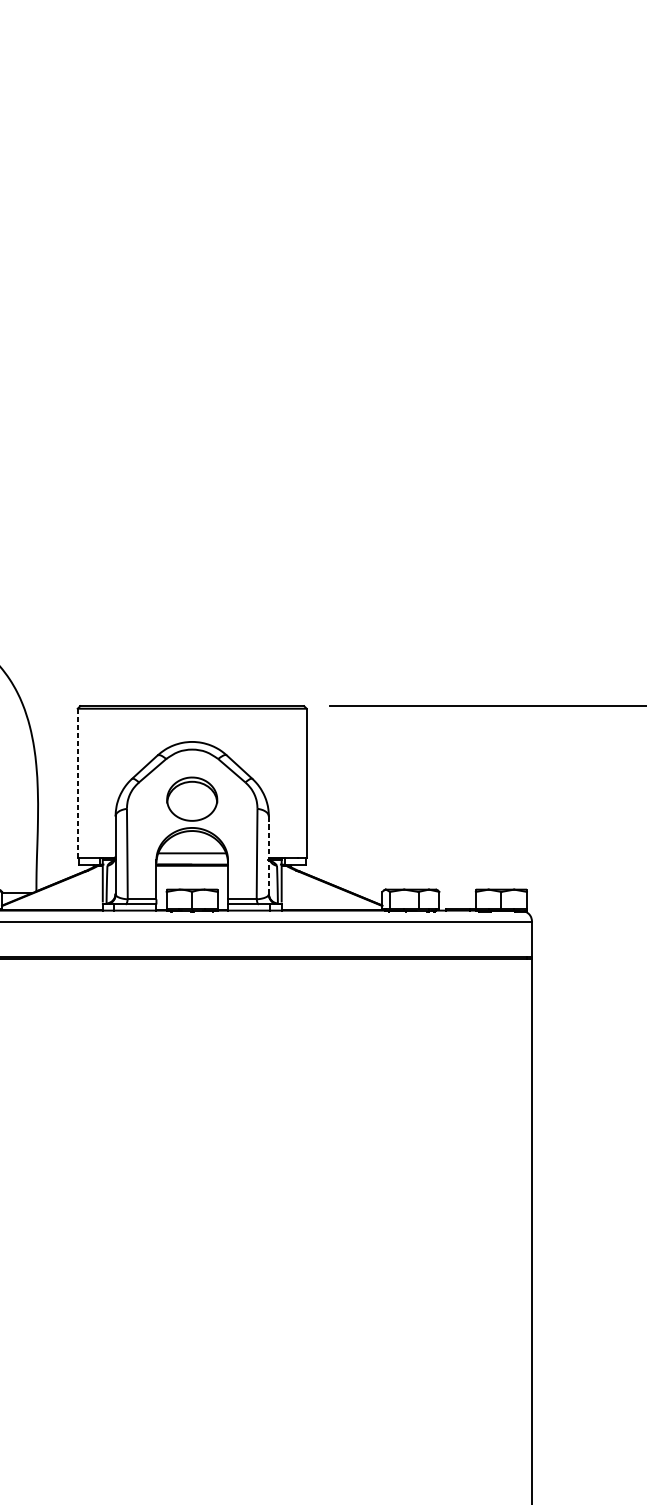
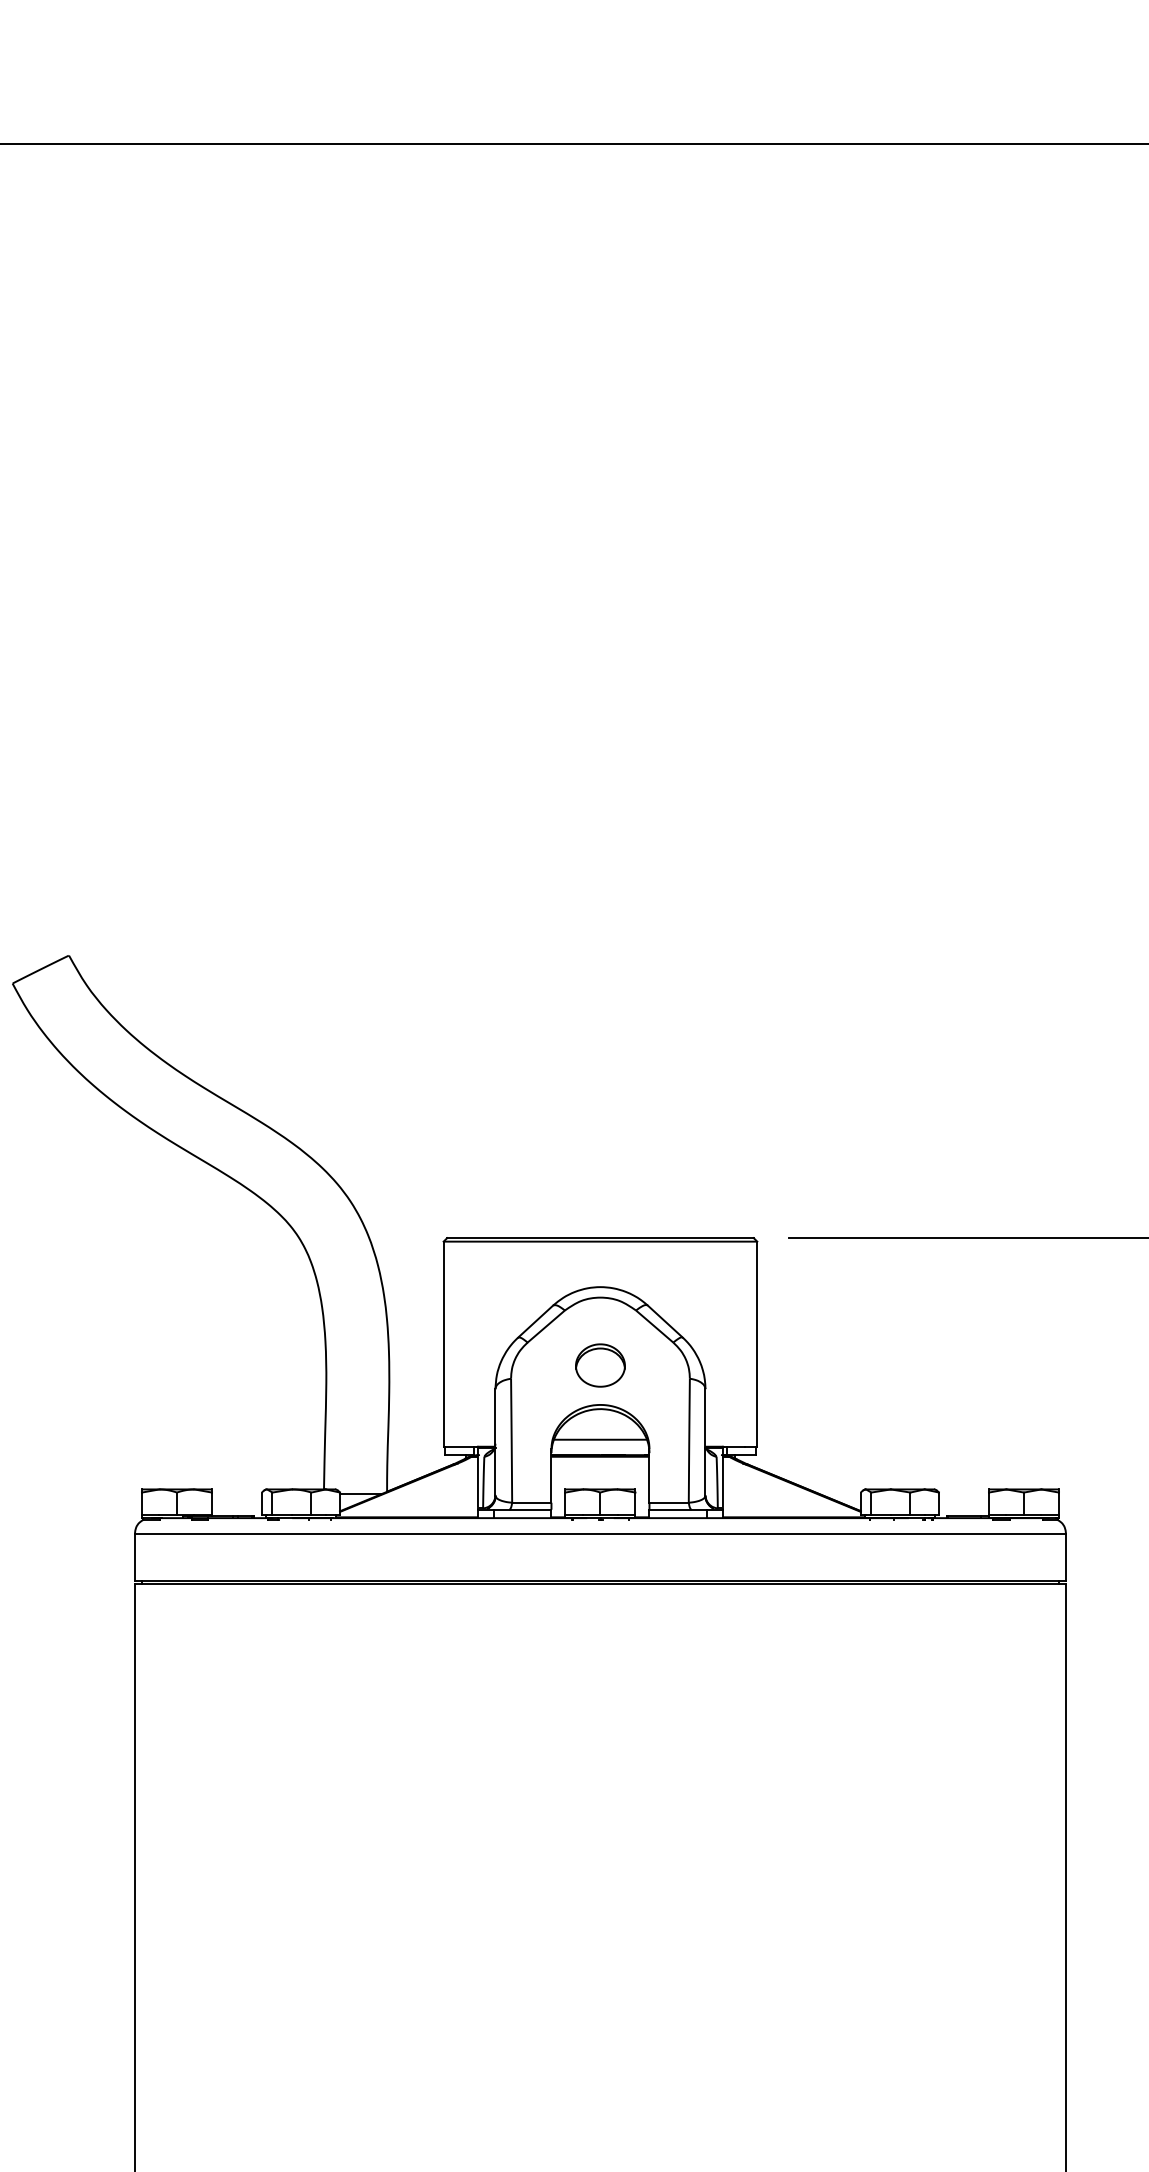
line: (77, 783) -> (443, 1344), dashed -> solid
part: (192, 799) -> (600, 1365), size x0.71
line: (268, 855) -> (705, 1442), dashed -> solid

